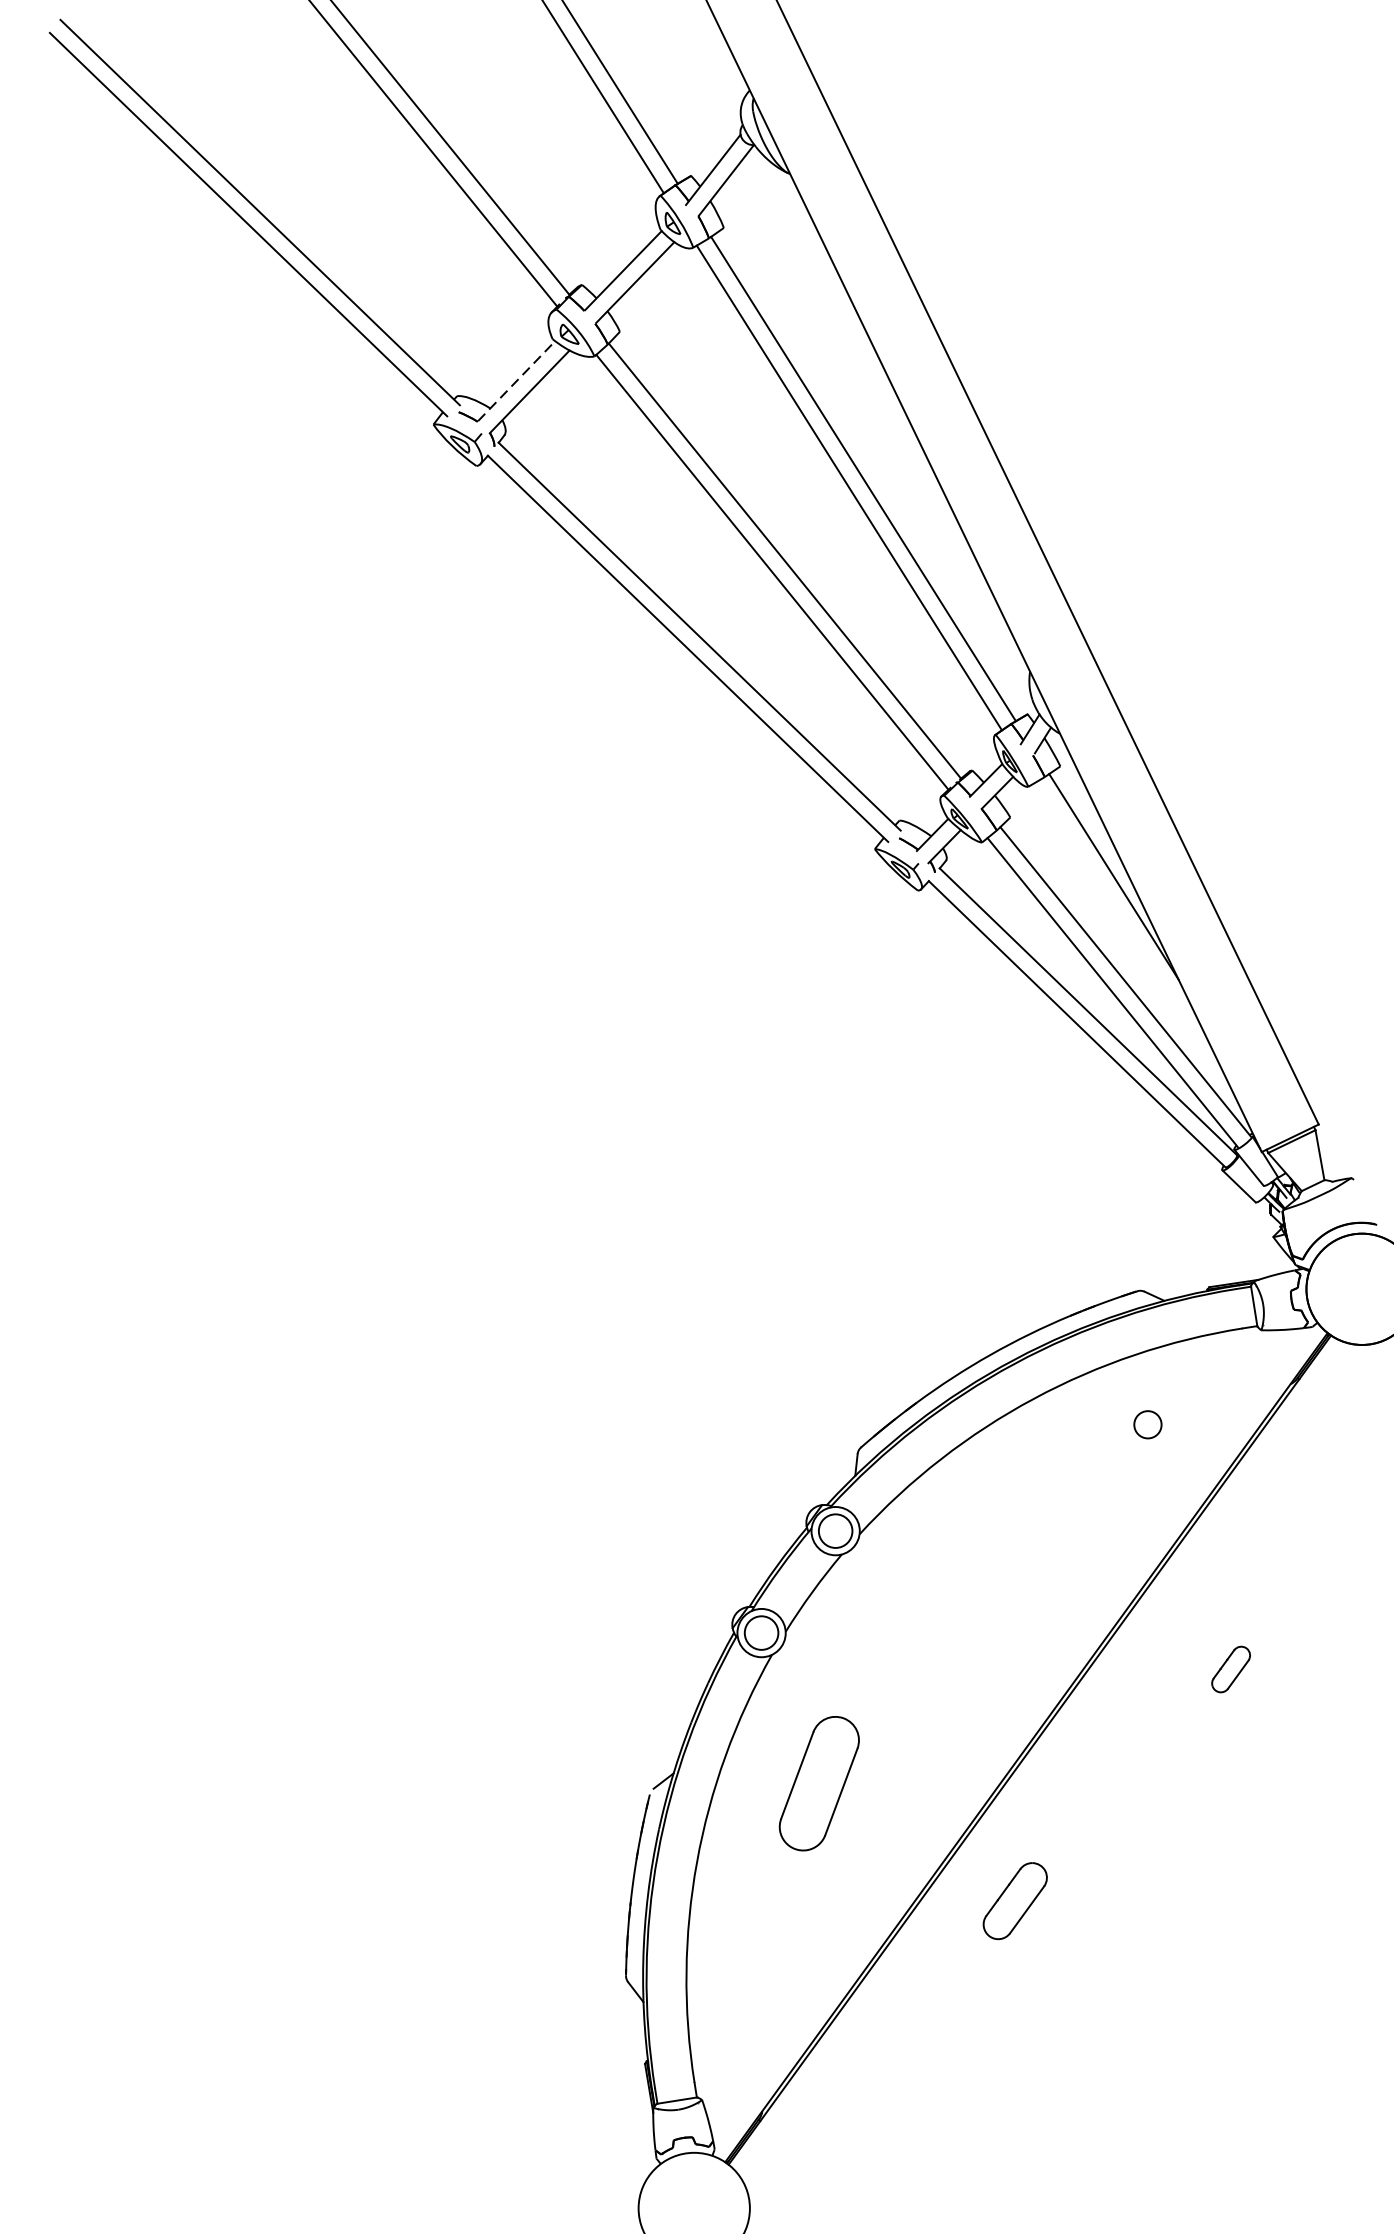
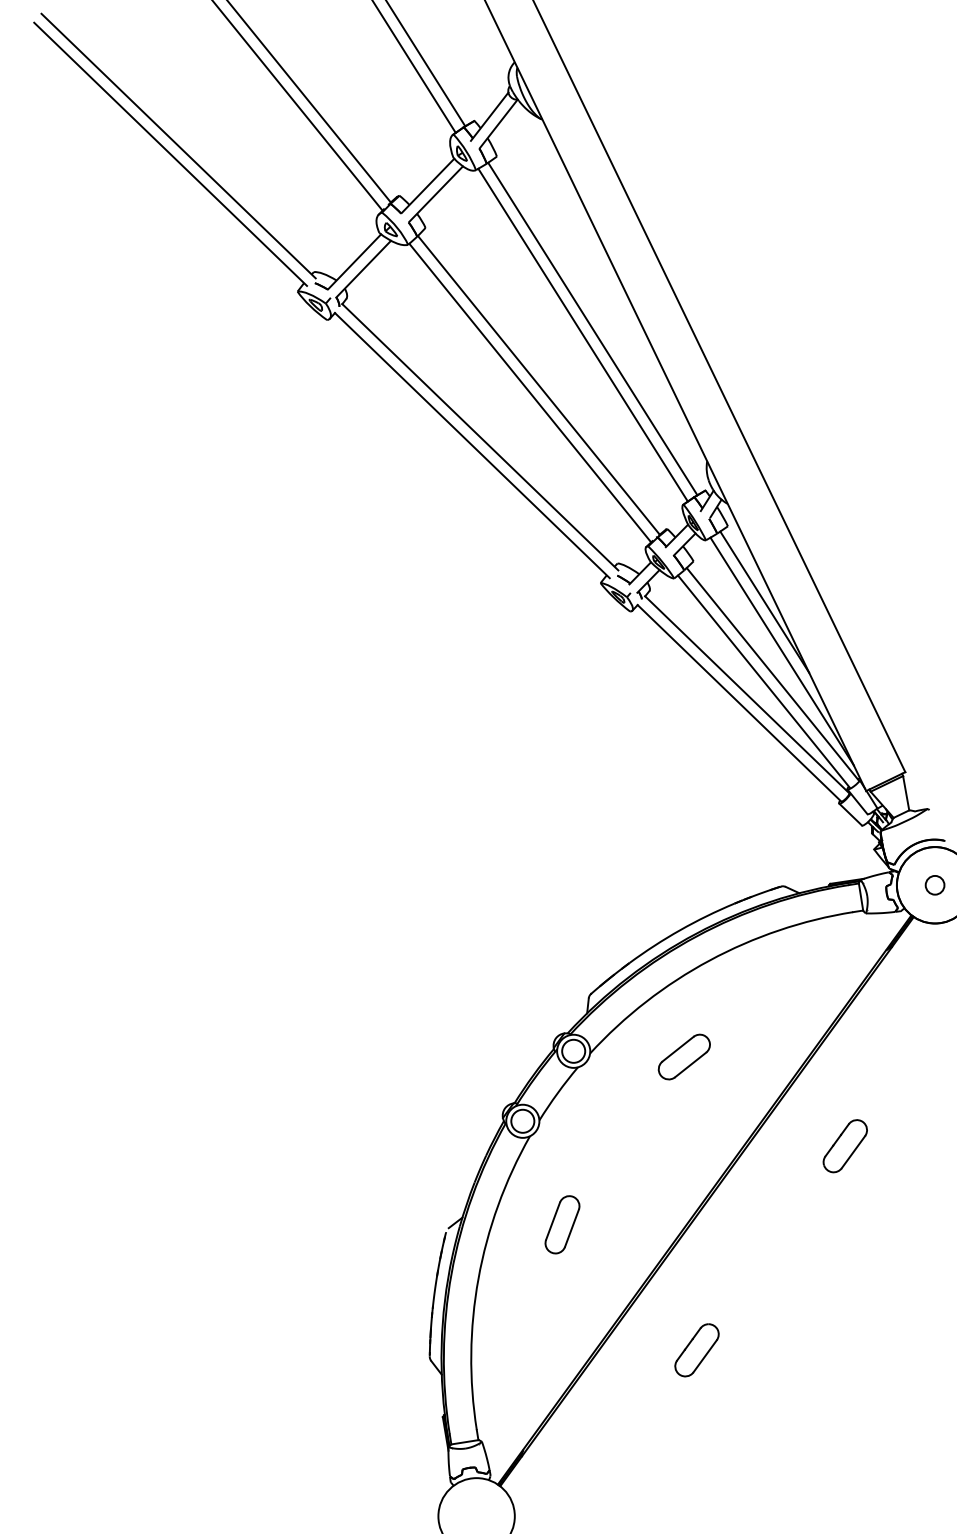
line: (517, 380) -> (355, 261), dashed -> solid
line: (1138, 948) -> (781, 651), added
circle: (1147, 1425) -> (934, 885), moved
part: (995, 1538) -> (683, 1056), added
part: (1230, 1669) -> (844, 1146), size x1.67
part: (819, 1783) -> (562, 1224), size x0.62
part: (1014, 1901) -> (696, 1350), moved

